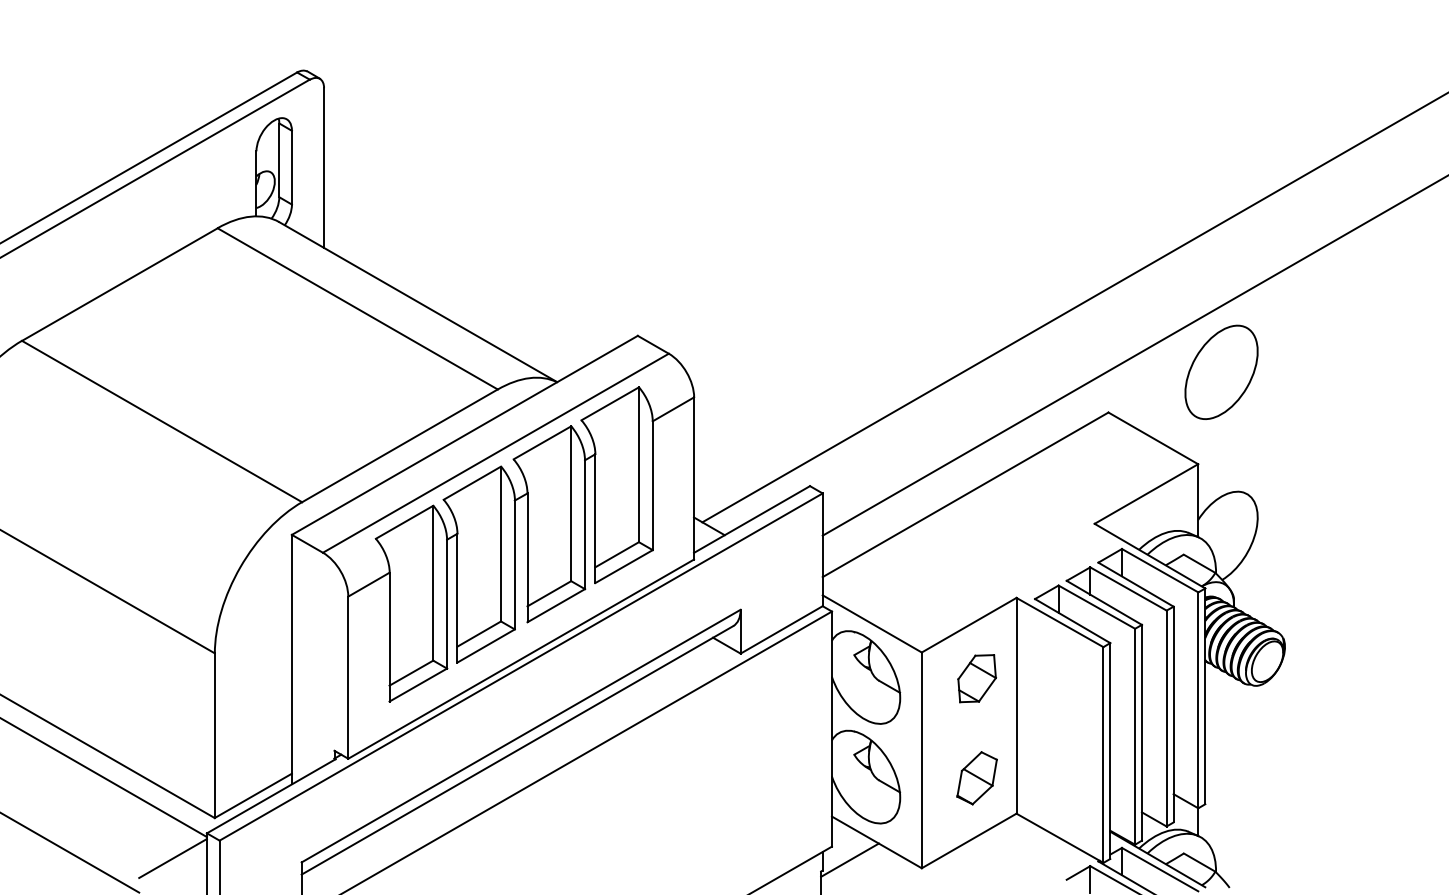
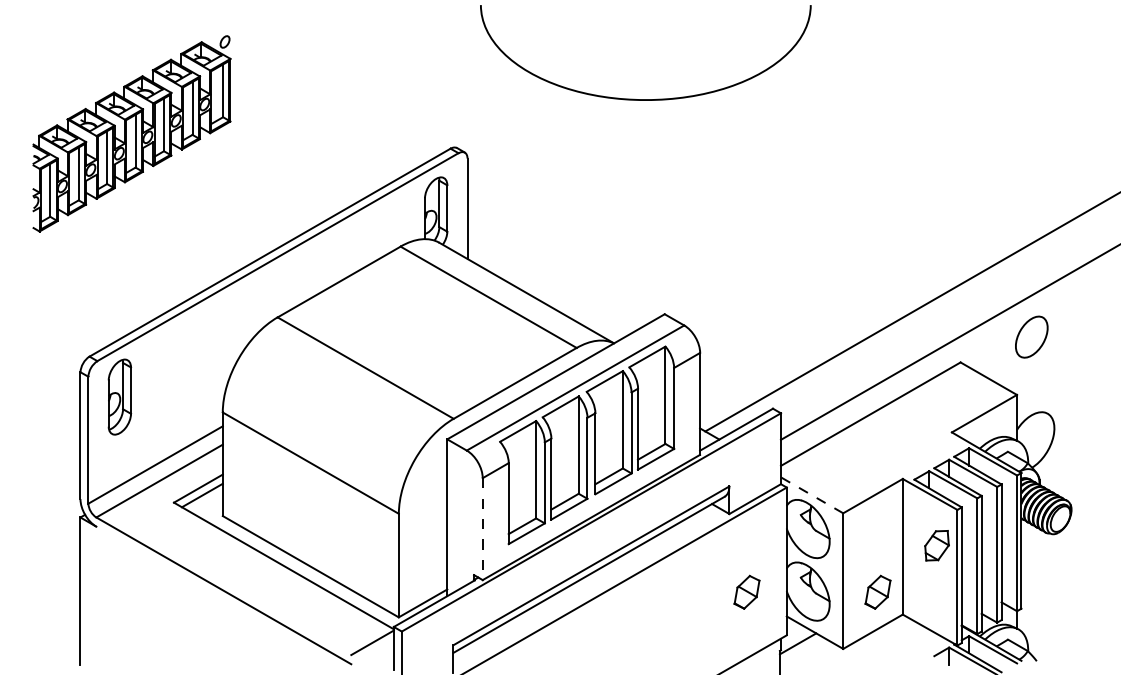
part: (1221, 371) -> (1031, 336), size x0.7
line: (872, 624) -> (812, 495), solid -> dashed
line: (347, 678) -> (482, 529), solid -> dashed
part: (976, 678) -> (936, 545), moved
part: (767, 776) -> (746, 591), added

